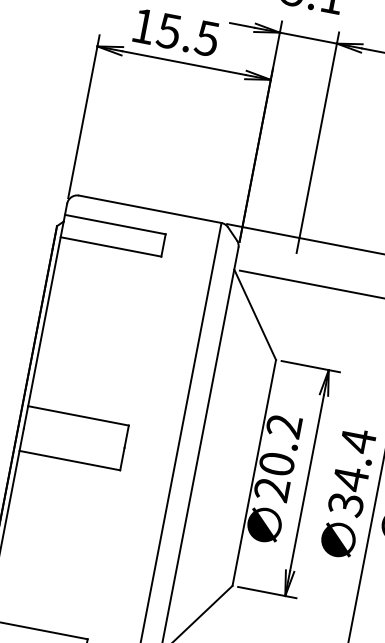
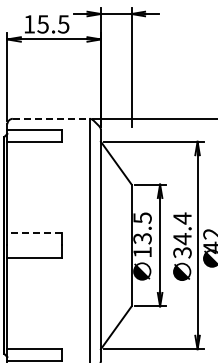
line: (150, 208) -> (51, 118), solid -> dashed
line: (78, 415) -> (34, 233), solid -> dashed
text: (278, 456) -> (142, 234), 20.2 -> 13.5

